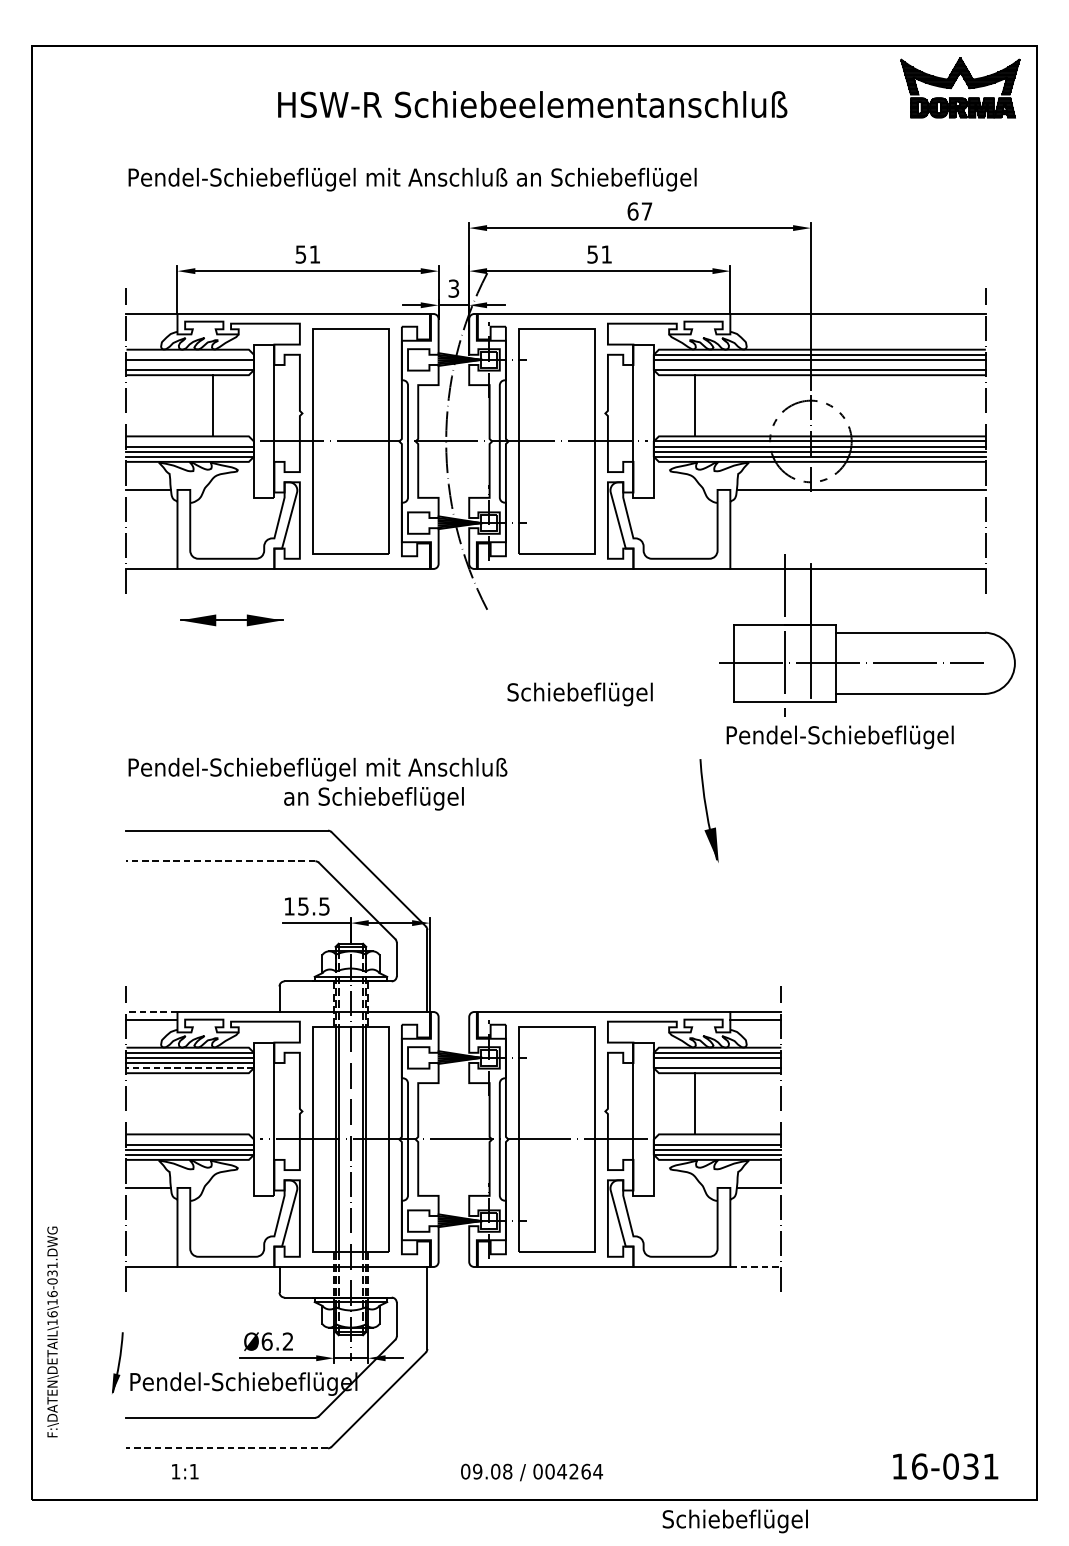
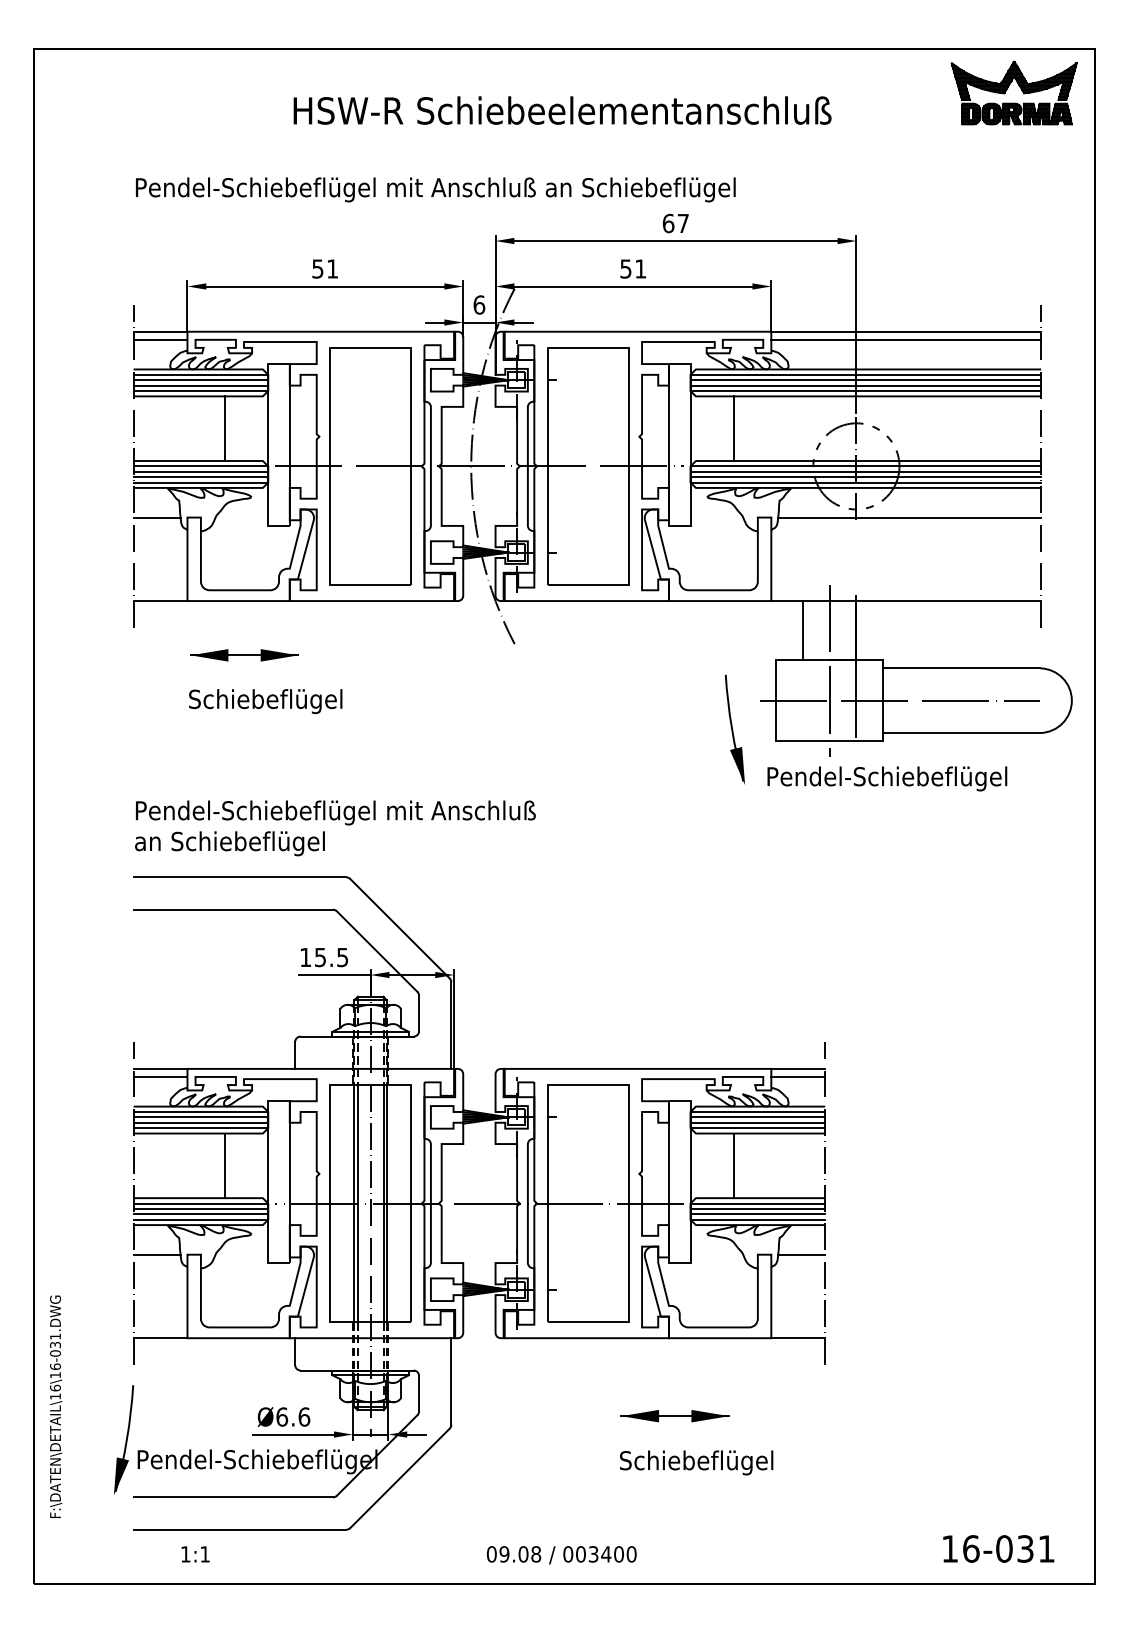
text: (454, 288) -> (479, 304), 3 -> 6
line: (151, 321) -> (160, 339), added
line: (858, 321) -> (906, 339), added
line: (189, 354) -> (200, 374), added
line: (189, 364) -> (200, 385), added
line: (819, 364) -> (865, 385), added
line: (189, 441) -> (200, 466), added
line: (759, 596) -> (802, 630), added
text: (579, 694) -> (265, 701), moved
text: (373, 798) -> (229, 843), moved
part: (708, 810) -> (734, 729), moved
line: (221, 861) -> (233, 909), dashed -> solid
line: (151, 1011) -> (160, 1068), dashed -> solid
line: (717, 1062) -> (757, 1122), added
line: (189, 1068) -> (200, 1128), dashed -> solid
line: (213, 1103) -> (225, 1165), added
line: (189, 1139) -> (200, 1203), added
line: (717, 1139) -> (757, 1203), added
line: (756, 1267) -> (798, 1338), dashed -> solid
text: (288, 1341) -> (304, 1416), Ø6.2 -> Ø6.6
part: (638, 1341) -> (674, 1416), added
part: (117, 1362) -> (124, 1439), size x1.67
line: (226, 1448) -> (239, 1529), dashed -> solid
text: (579, 1471) -> (612, 1554), 004264 -> 003400
text: (735, 1521) -> (696, 1462), moved

